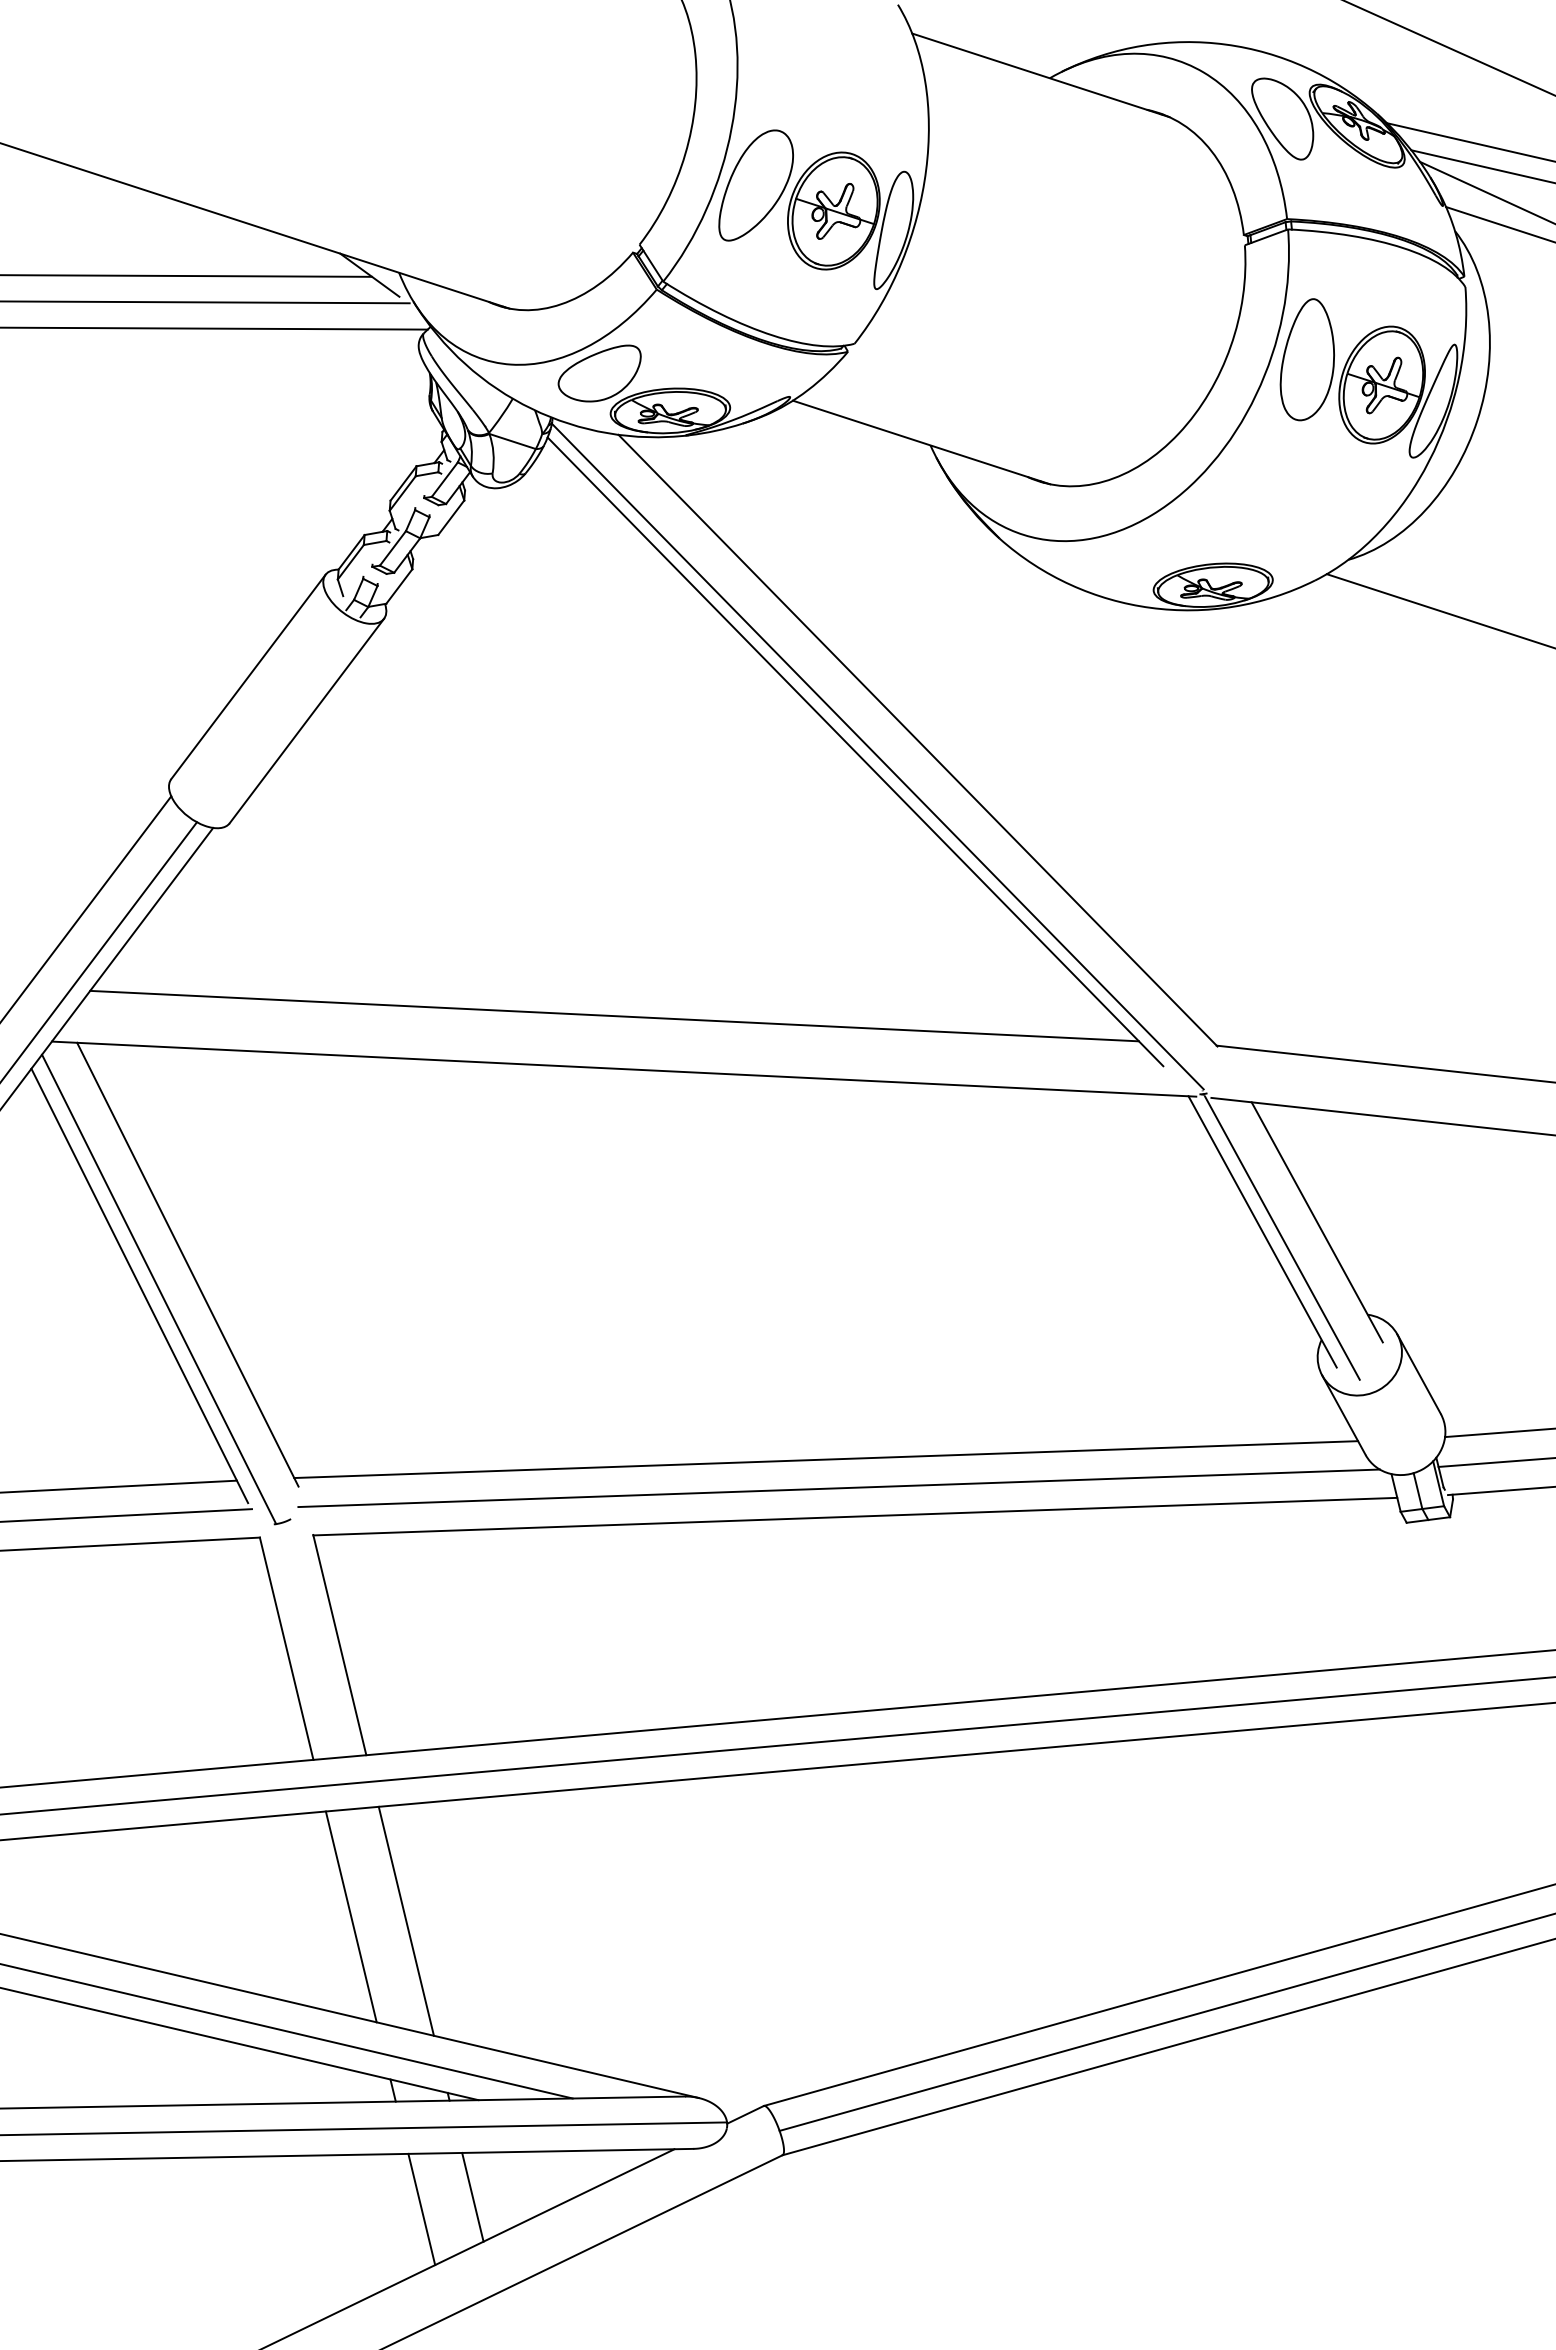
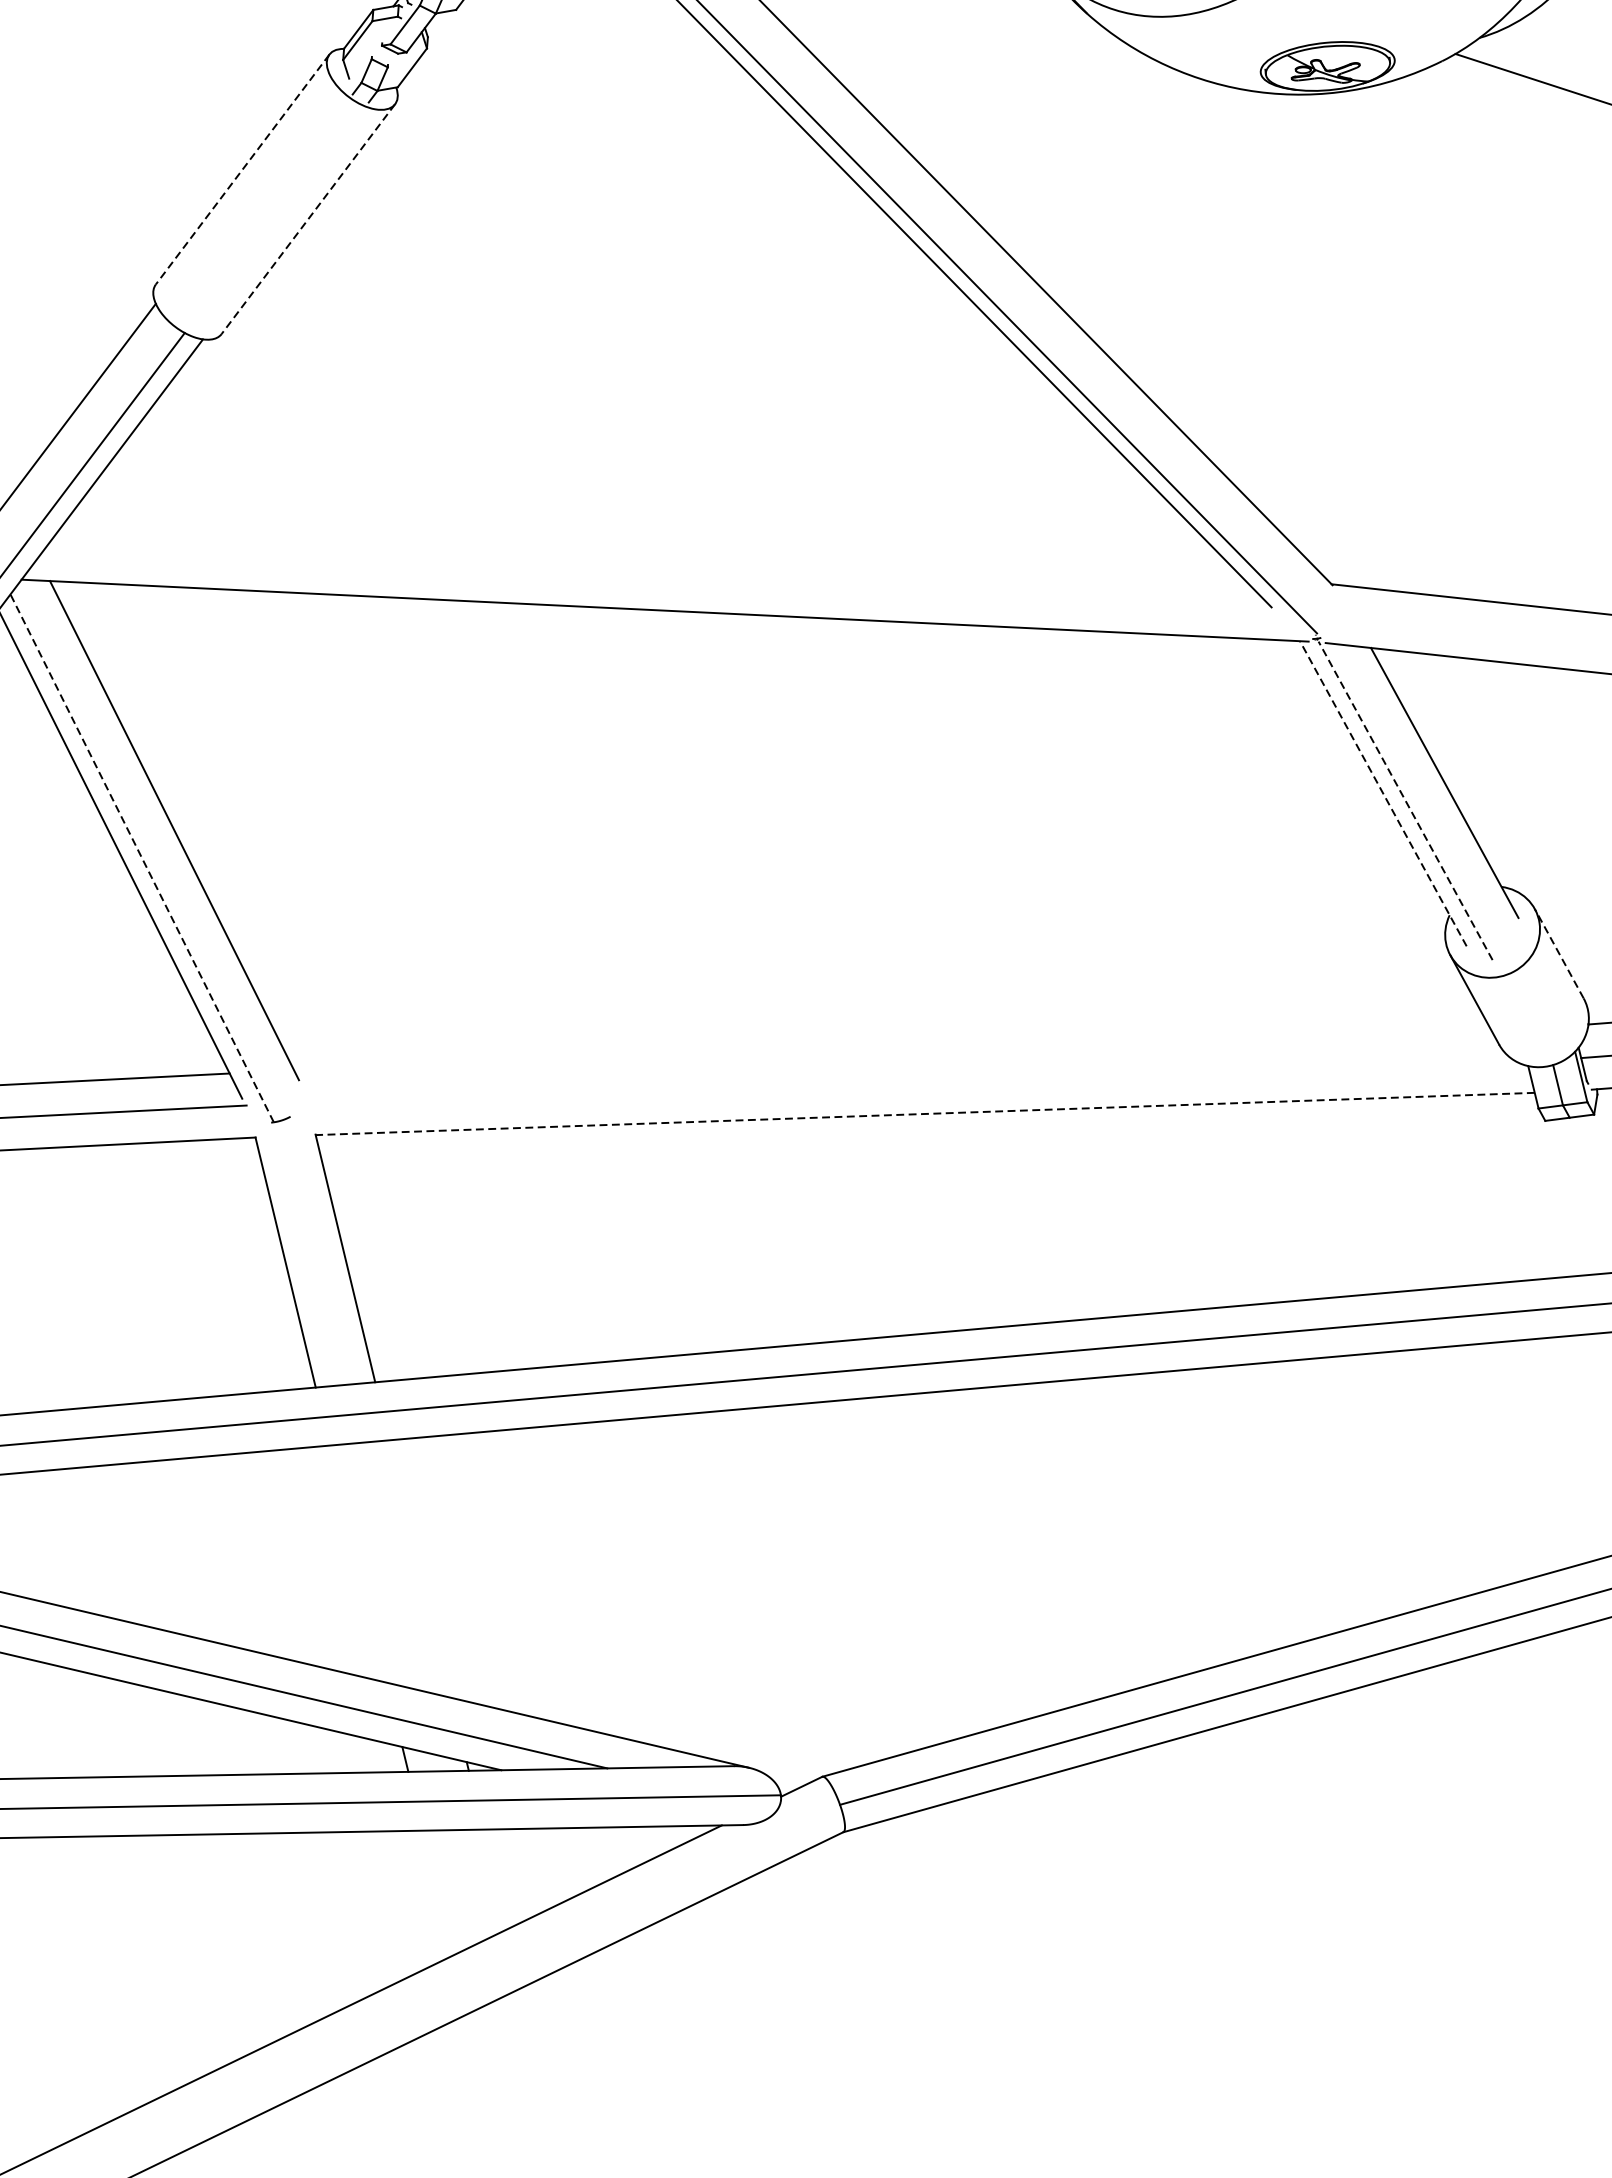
line: (248, 677) -> (242, 170), solid -> dashed
line: (306, 721) -> (307, 219), solid -> dashed
line: (614, 1015) -> (654, 550), removed
line: (1262, 1231) -> (1383, 793), solid -> dashed
line: (1282, 1237) -> (1405, 800), solid -> dashed
line: (158, 1288) -> (141, 857), solid -> dashed
line: (1418, 1373) -> (1558, 952), solid -> dashed
line: (826, 1459) -> (892, 1049), removed
line: (838, 1488) -> (906, 1082), removed
line: (854, 1516) -> (924, 1113), solid -> dashed
line: (350, 1916) -> (357, 1563), removed
line: (405, 1920) -> (419, 1568), removed
line: (472, 2196) -> (494, 1878), removed
line: (421, 2209) -> (437, 1893), removed

